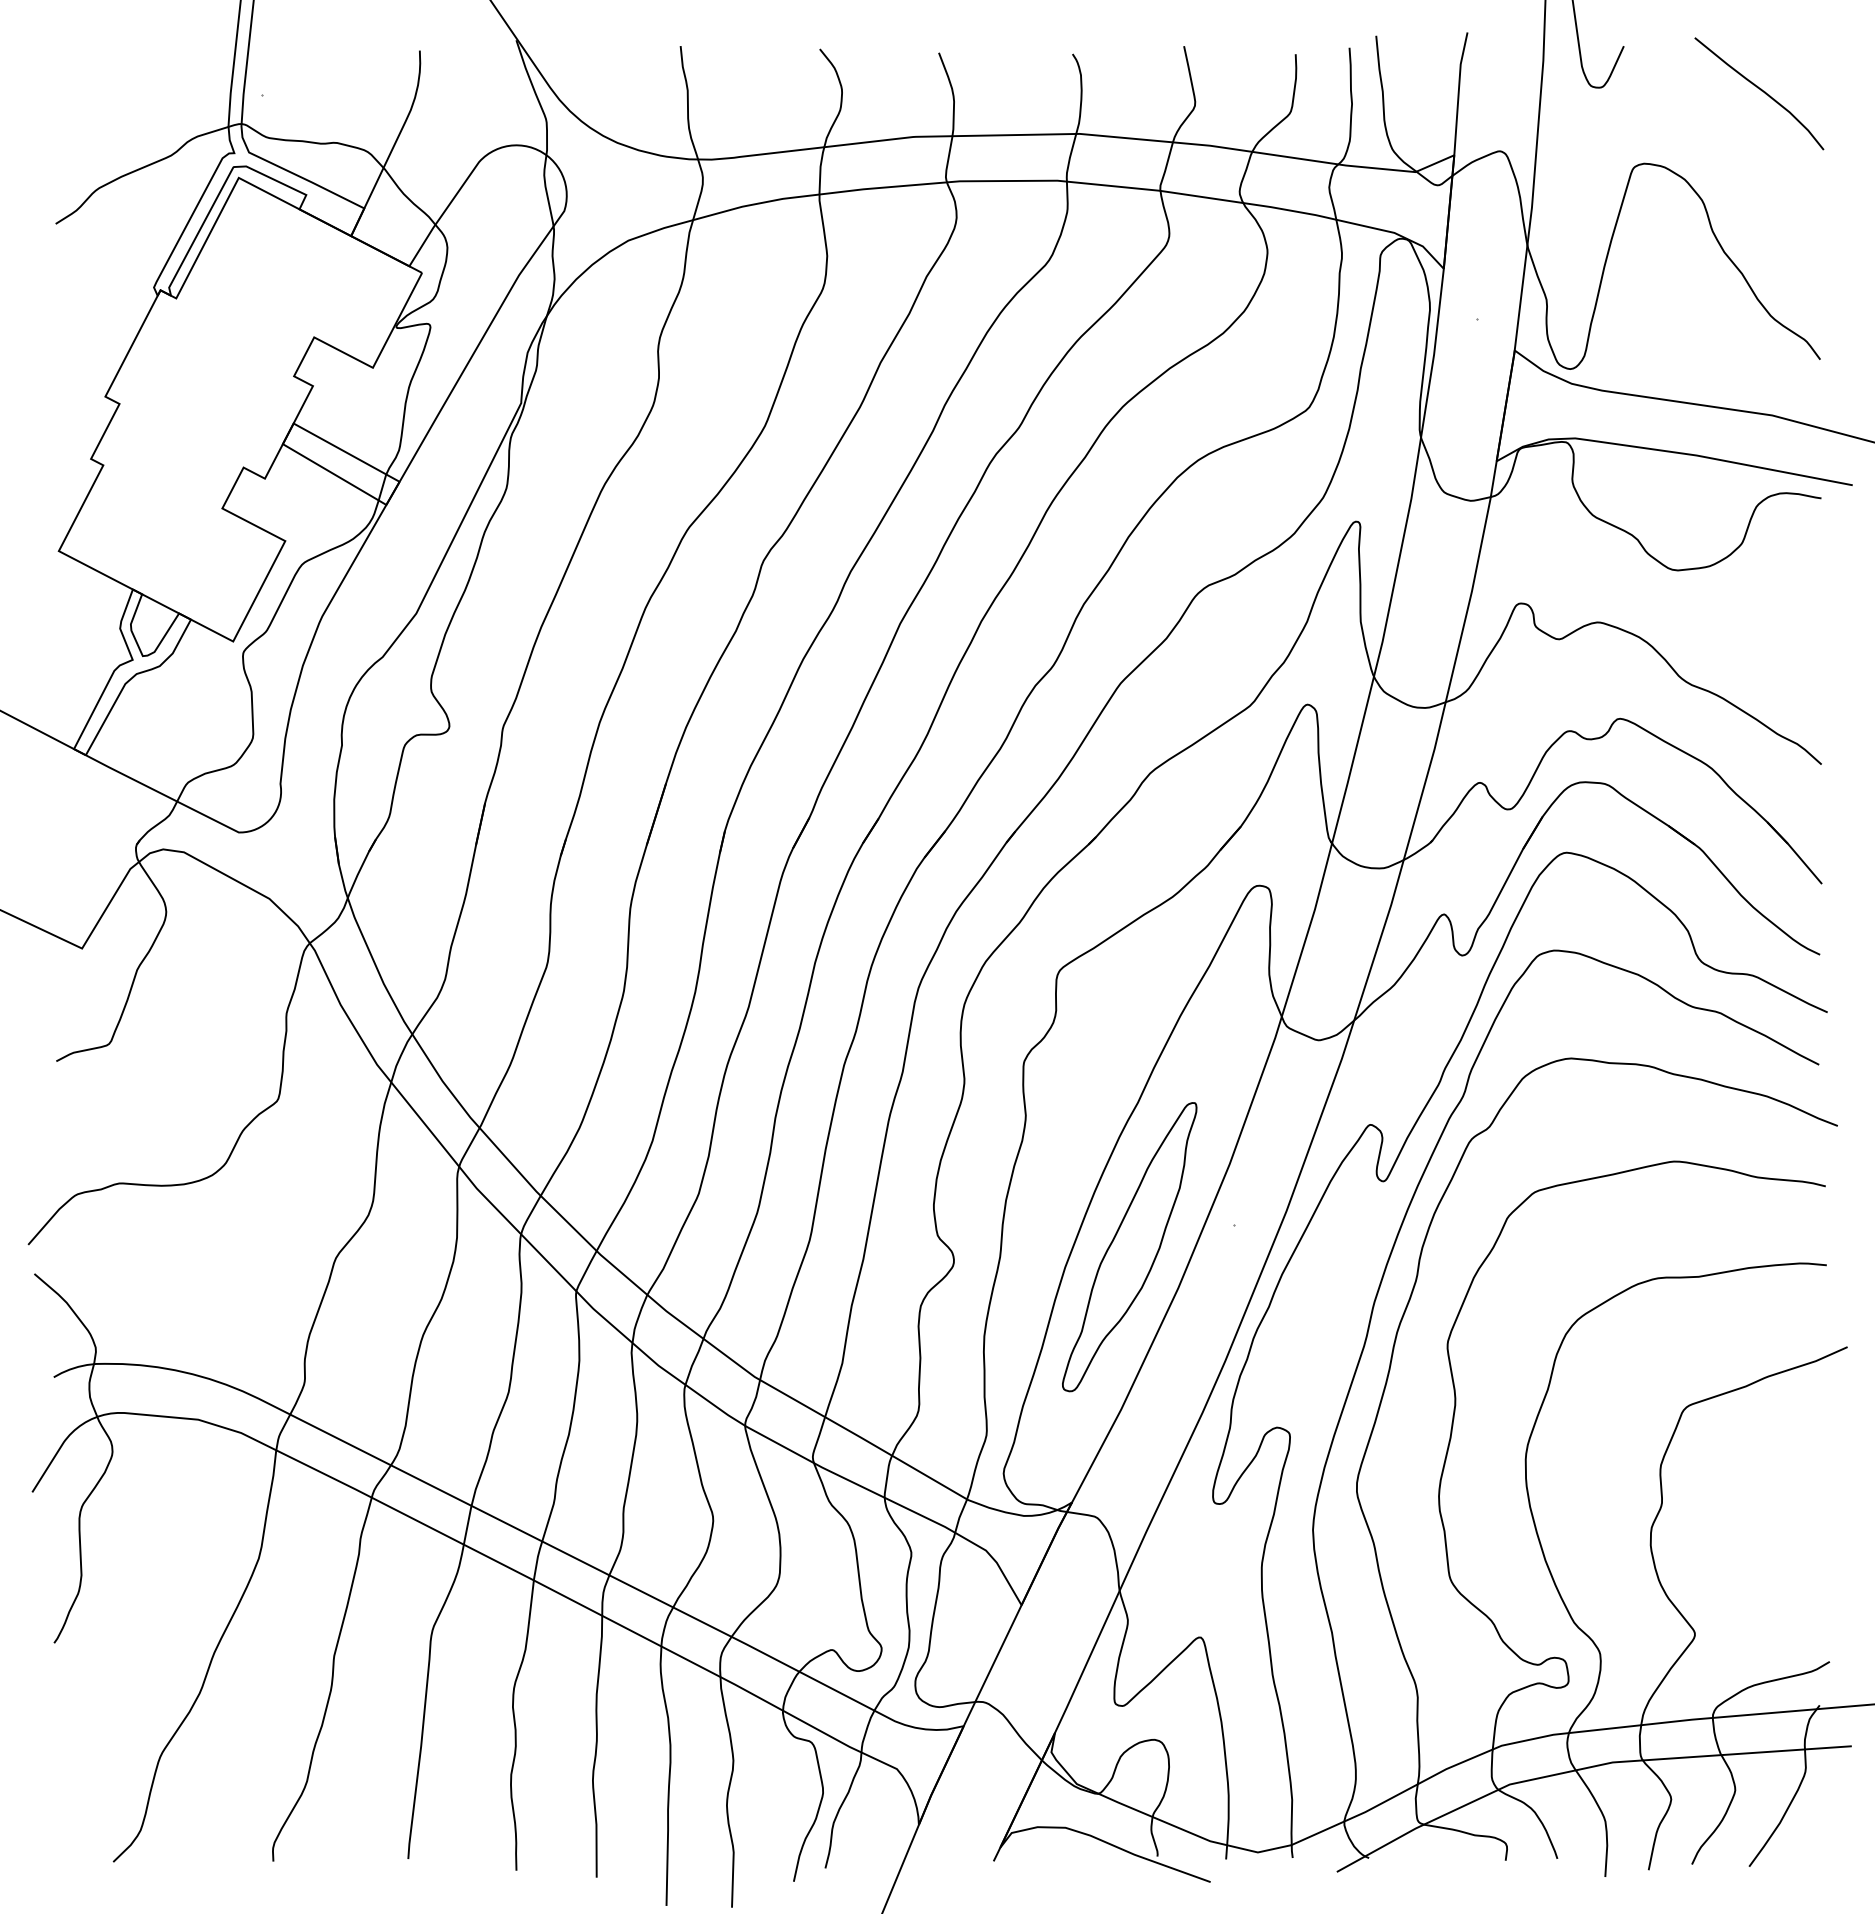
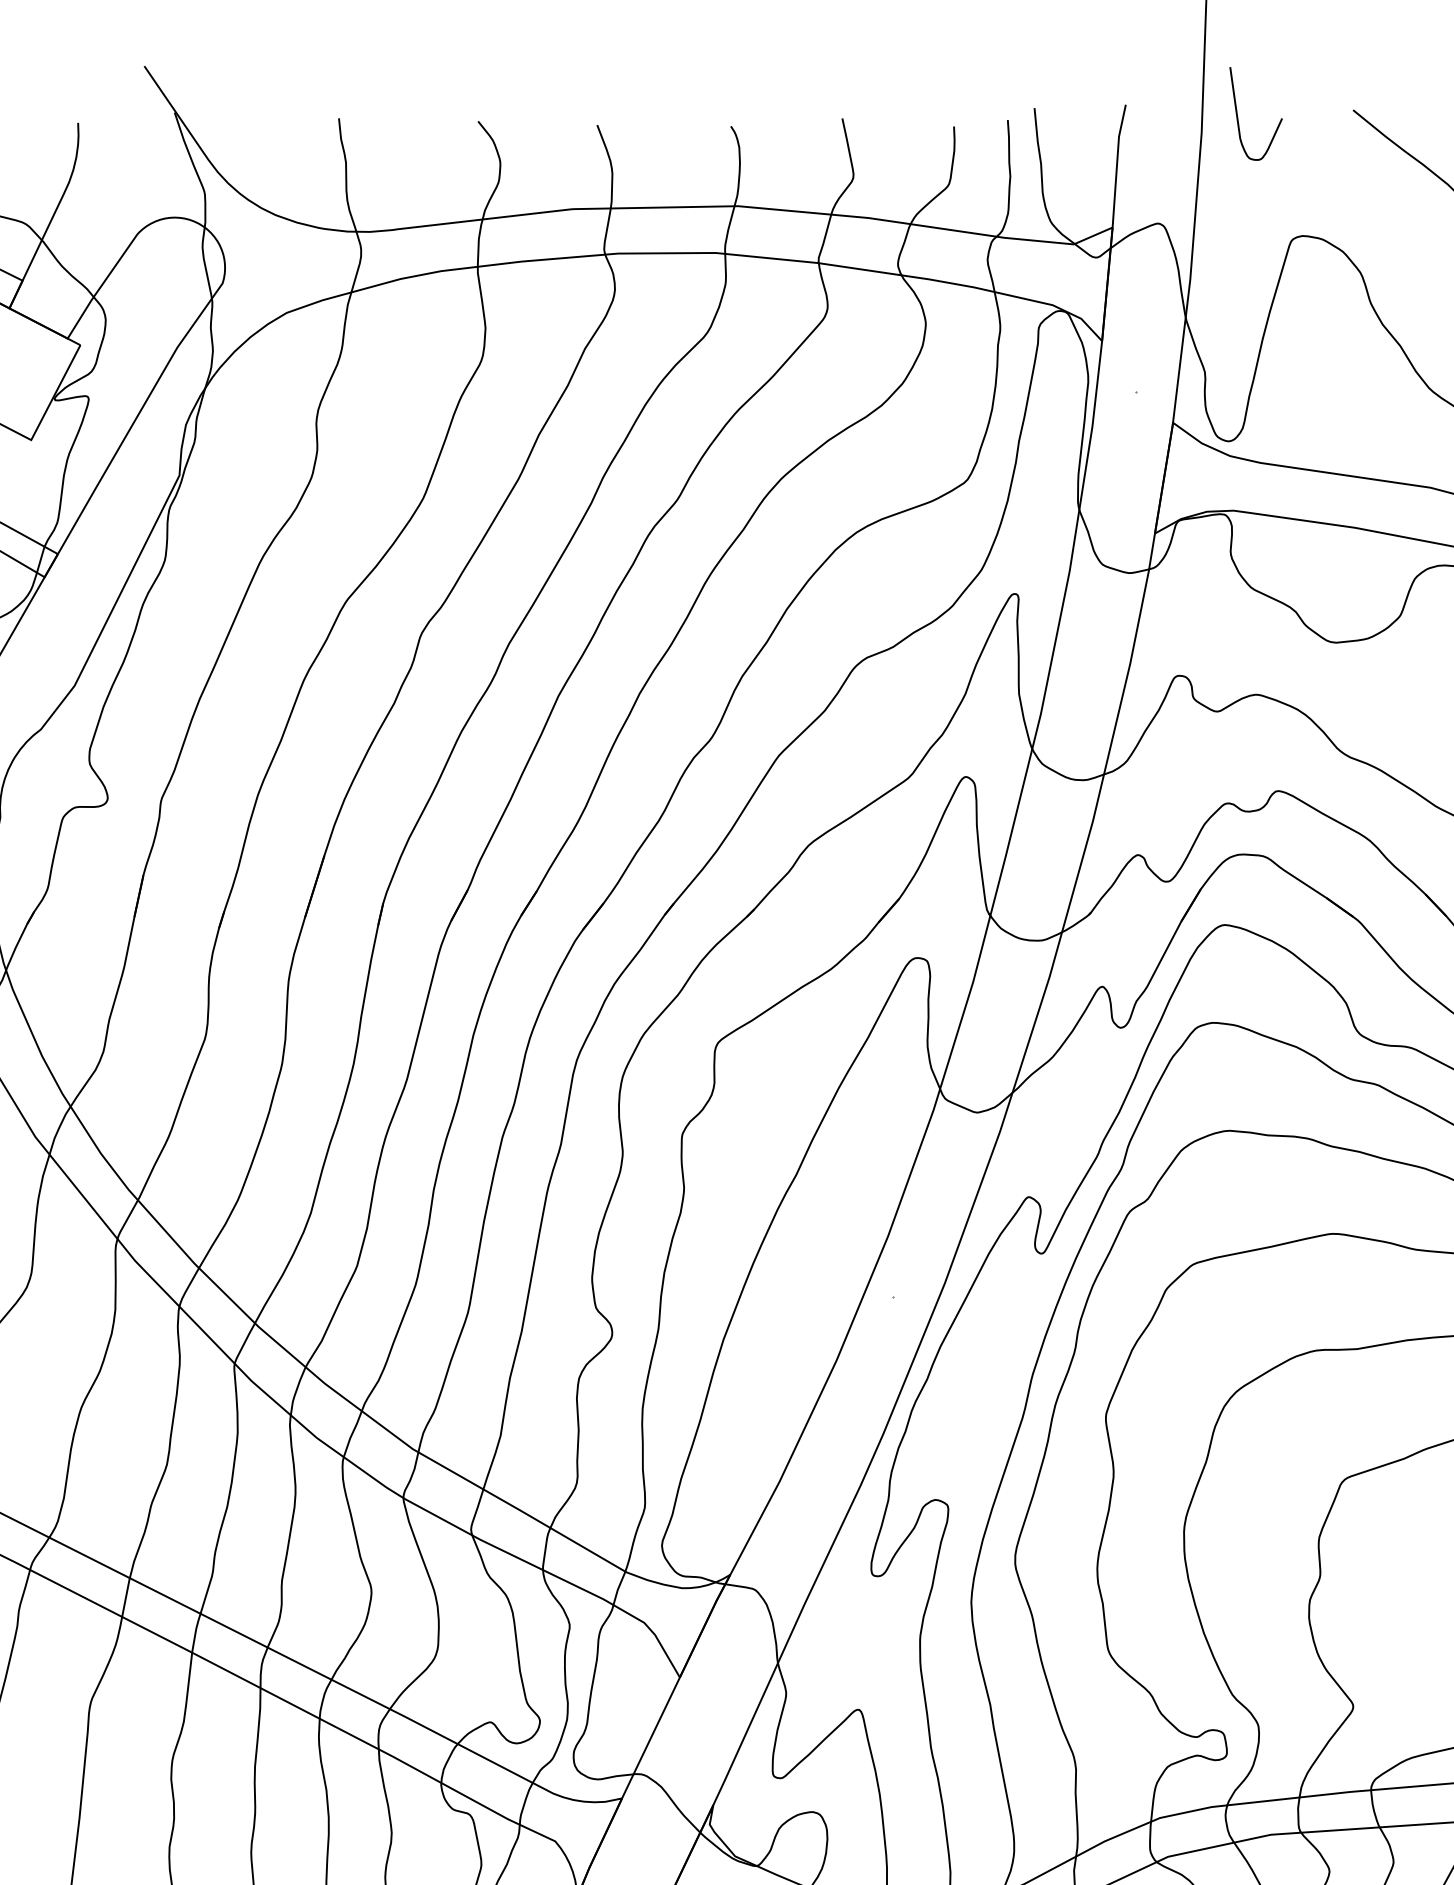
part: (1129, 1247) -> (787, 1319), removed

